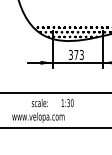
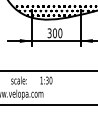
text: (78, 55) -> (57, 33), 373 -> 300

